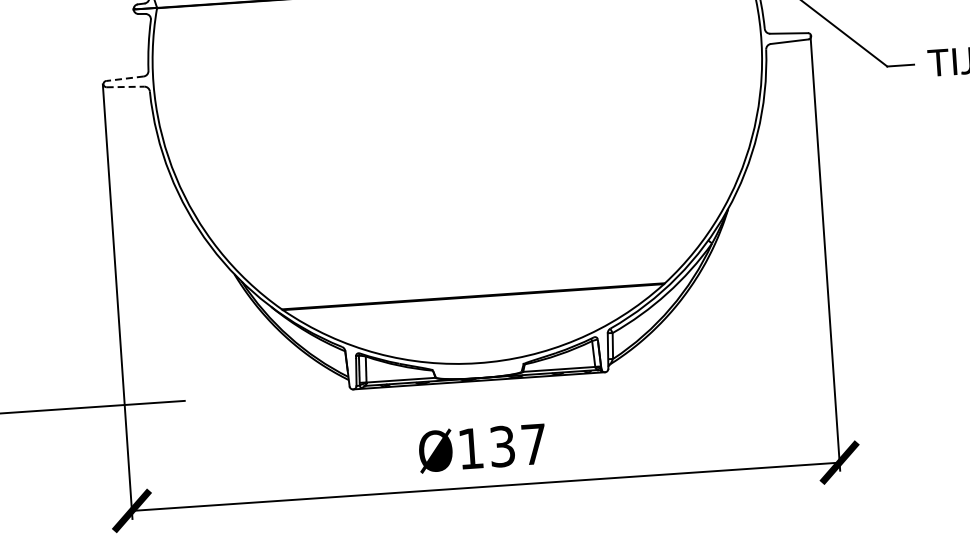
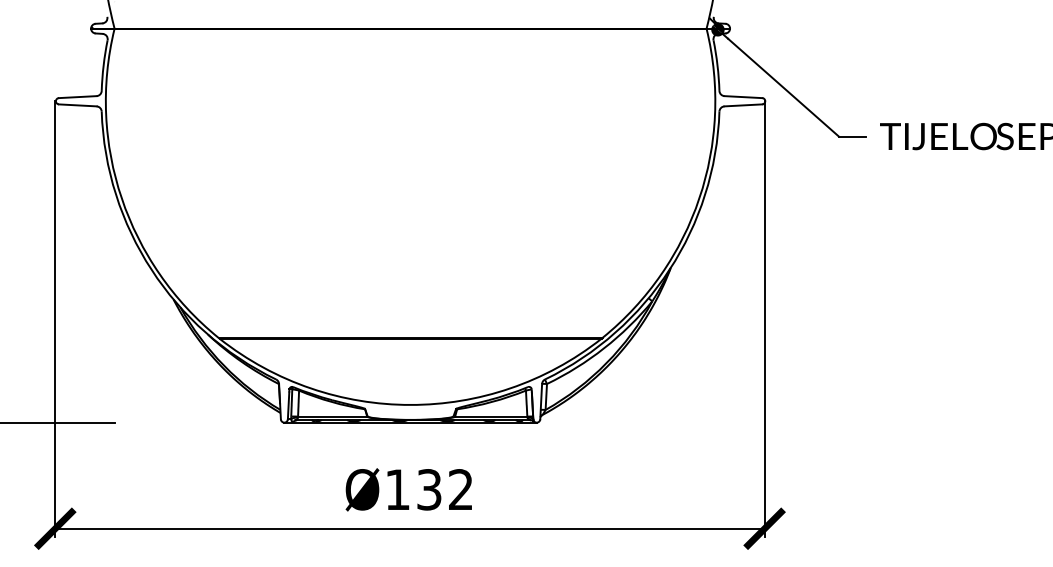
line: (124, 79) -> (77, 97), dashed -> solid
line: (125, 87) -> (77, 105), dashed -> solid
text: (533, 444) -> (460, 489), Ø137 -> Ø132

